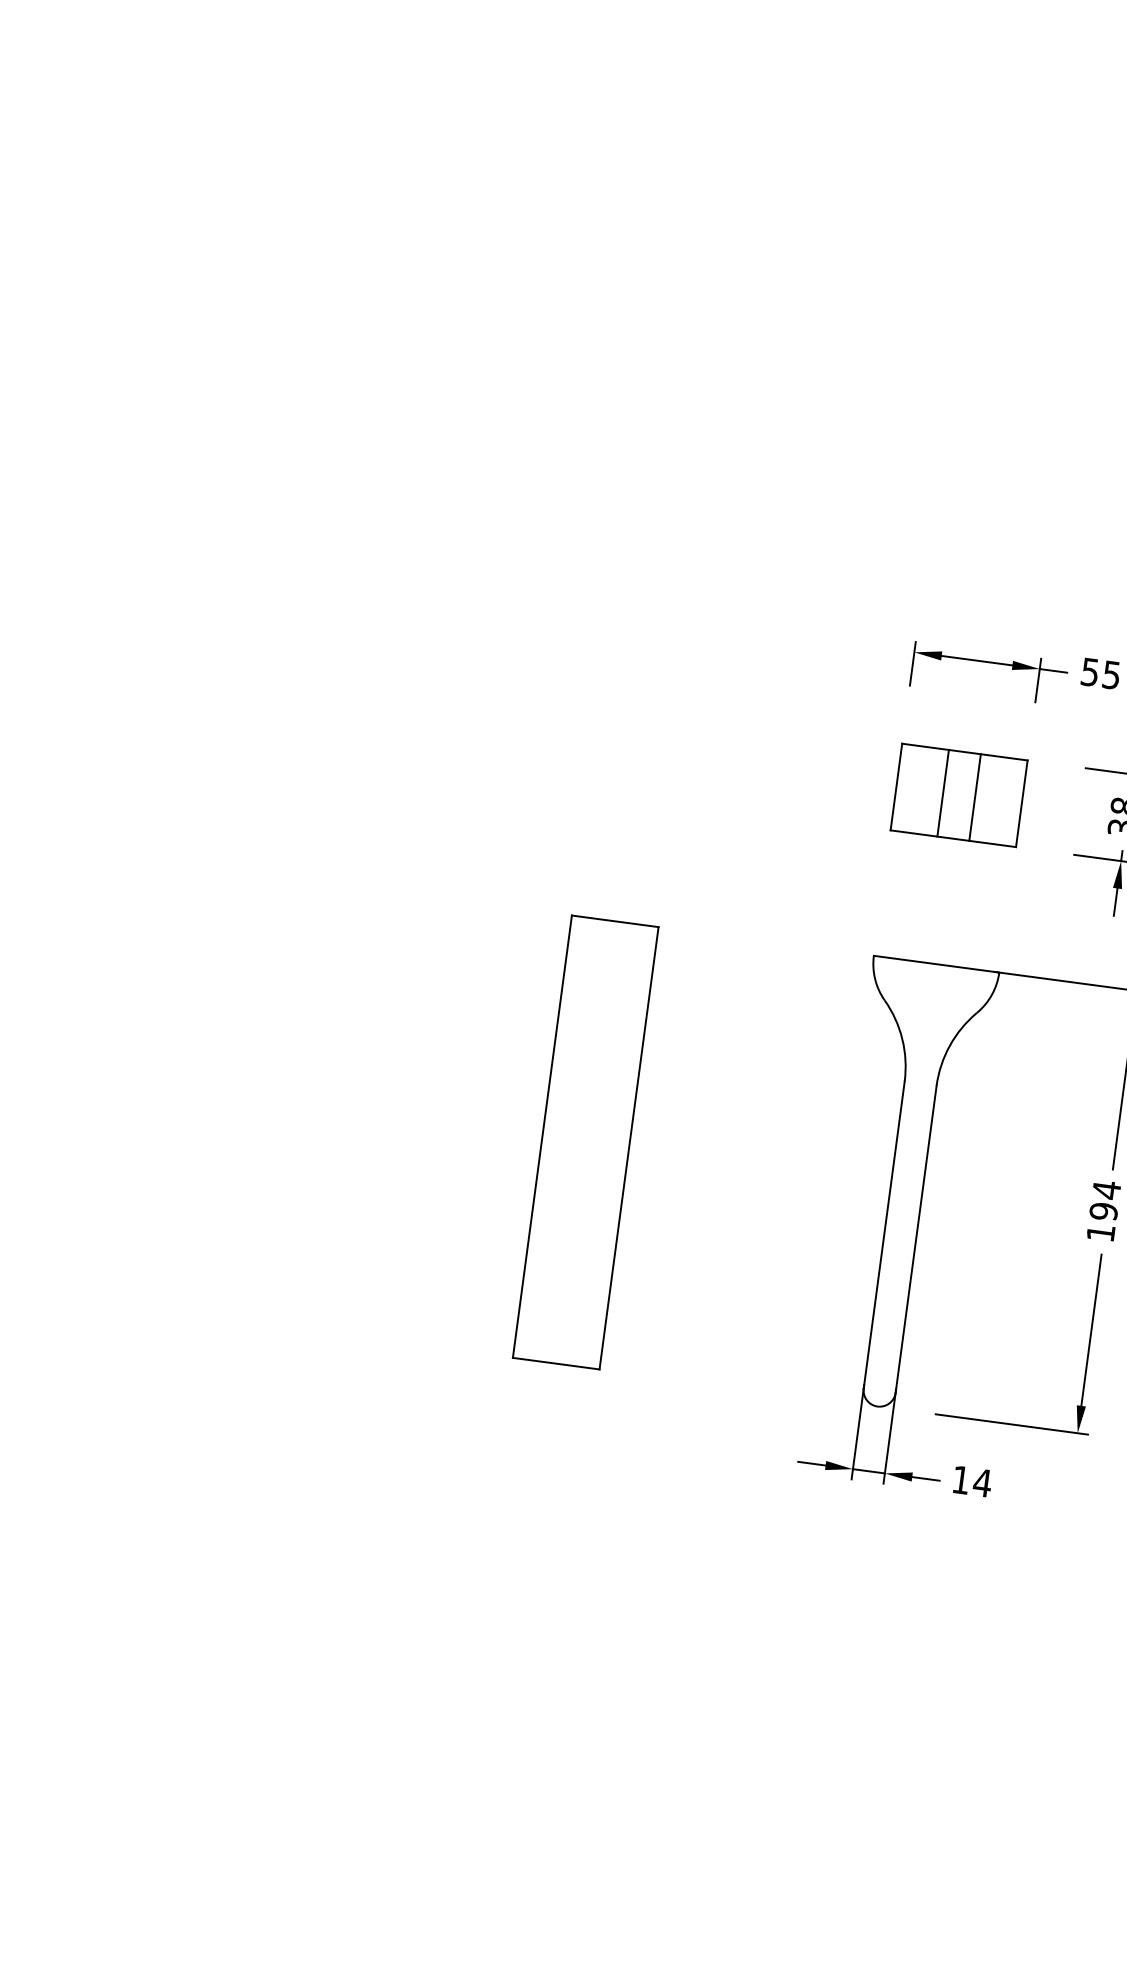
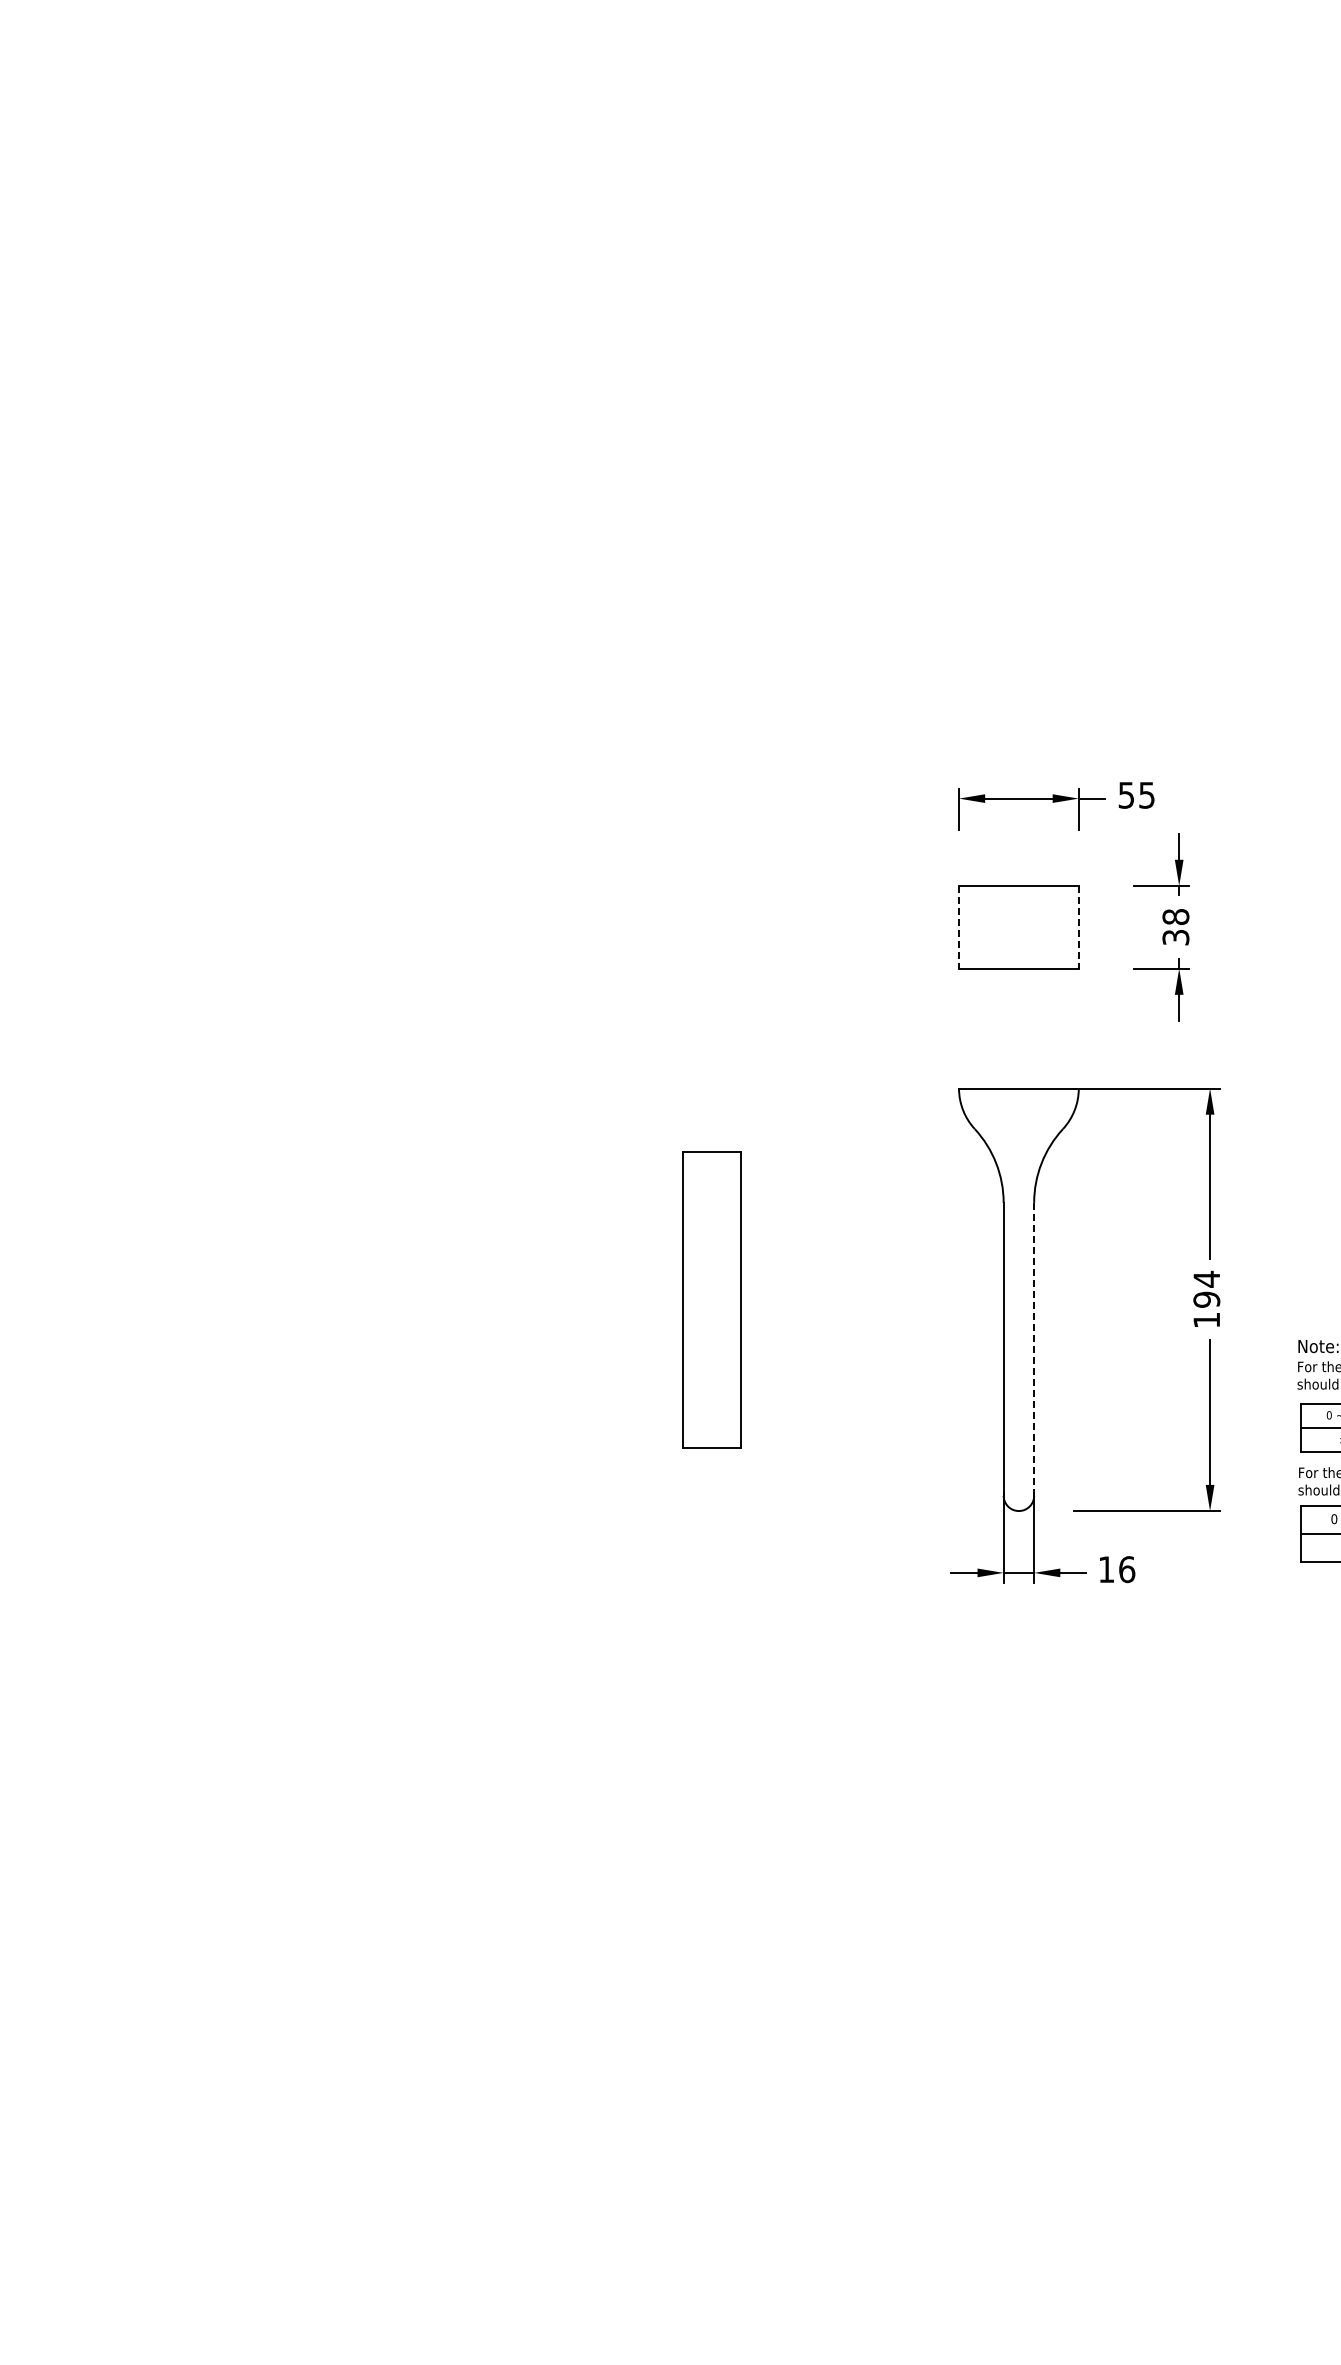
line: (896, 787) -> (959, 927), solid -> dashed
line: (943, 792) -> (1003, 926), removed
line: (975, 796) -> (1034, 926), removed
line: (1021, 803) -> (1078, 927), solid -> dashed
part: (585, 1142) -> (711, 1299), size x0.7
line: (916, 1238) -> (1034, 1348), solid -> dashed
text: (982, 1482) -> (1126, 1569), 14 -> 16

